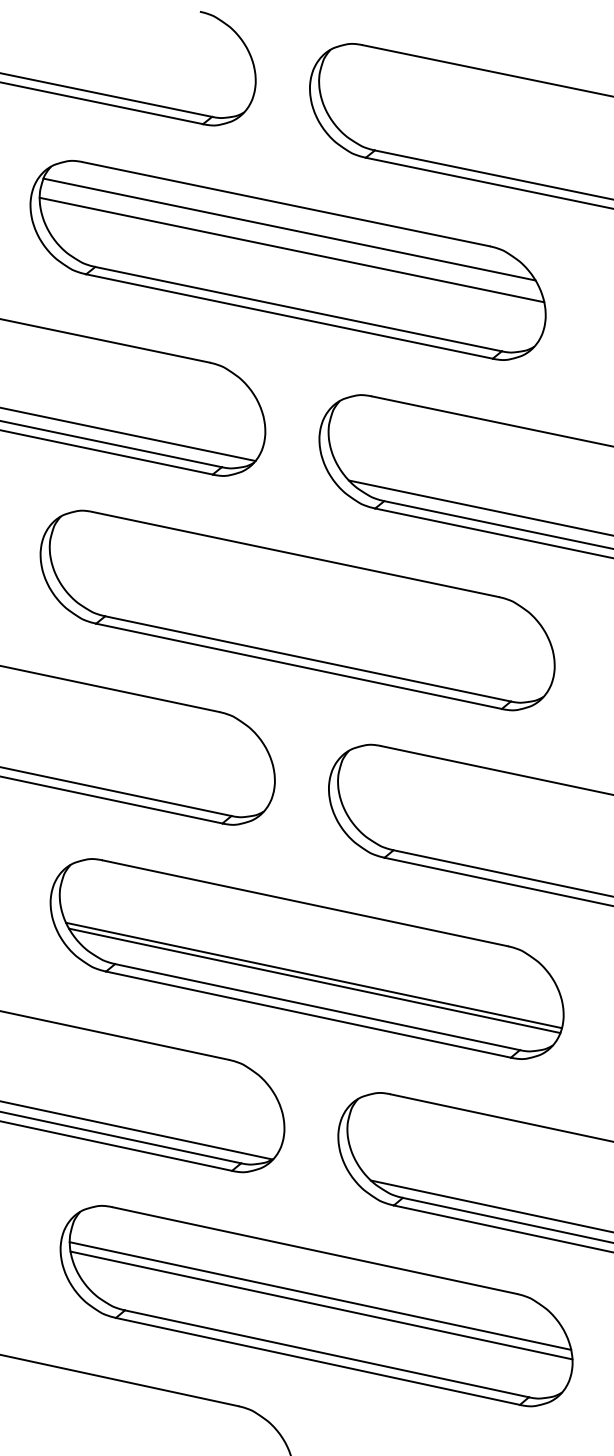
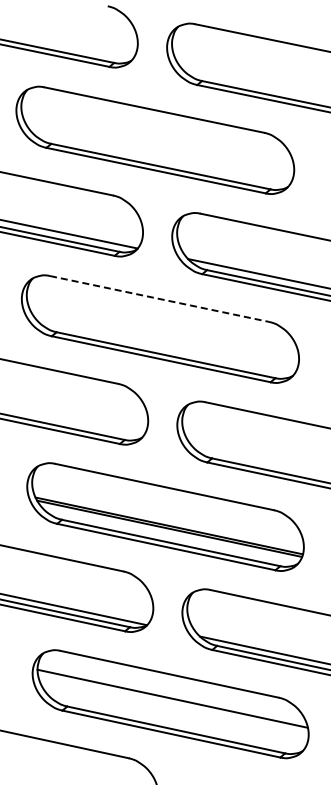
line: (288, 229) -> (155, 123), removed
line: (292, 249) -> (157, 134), removed
line: (295, 553) -> (159, 298), solid -> dashed
line: (319, 1304) -> (172, 703), removed

